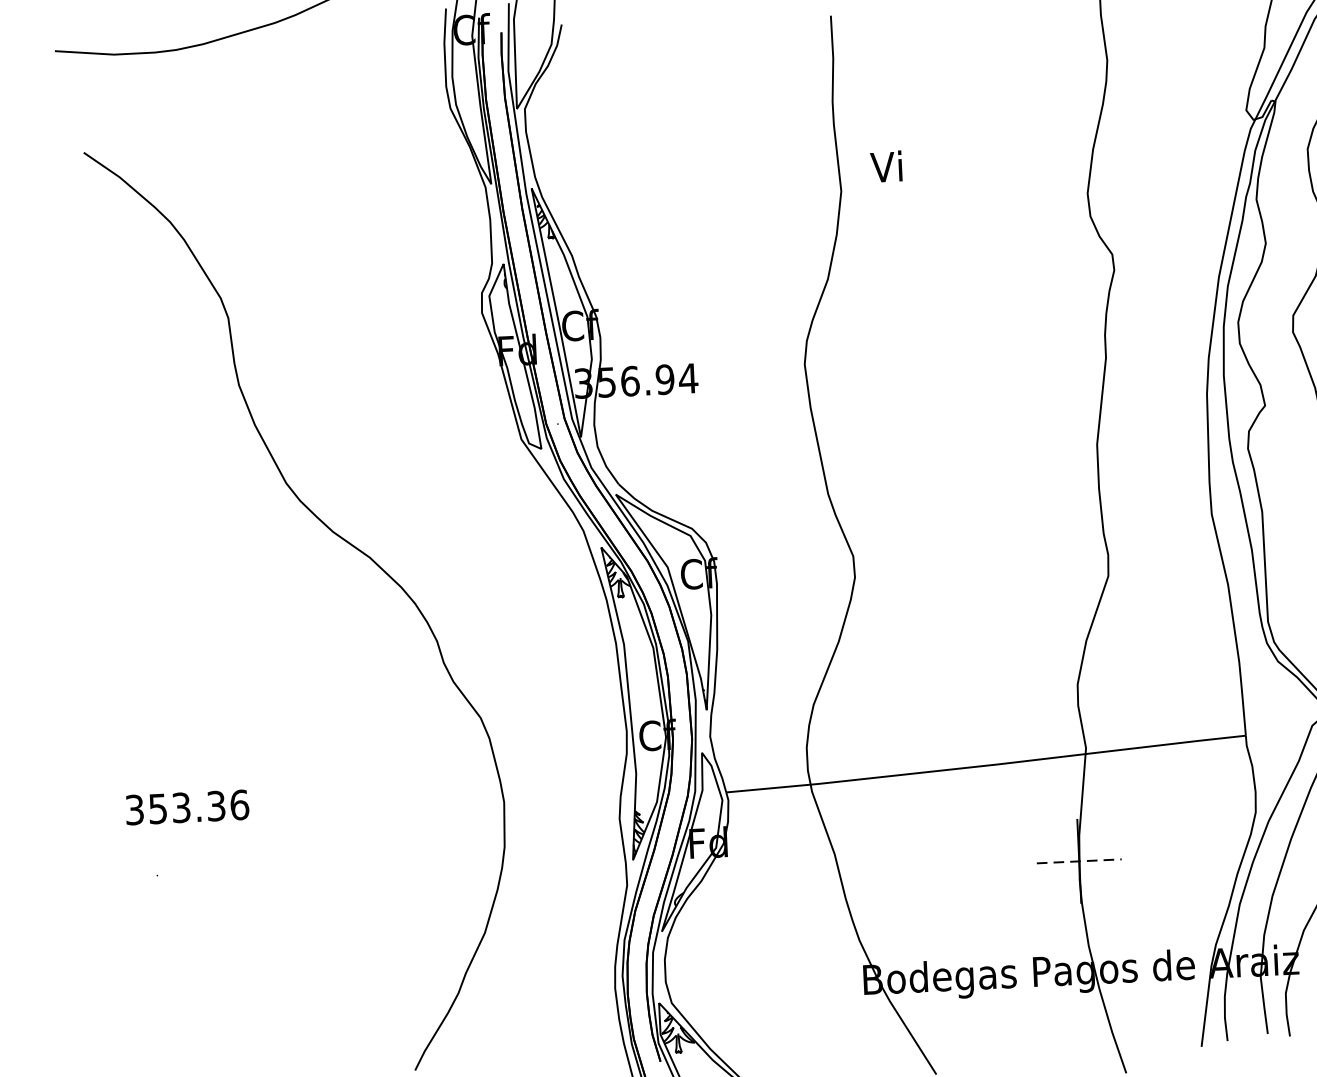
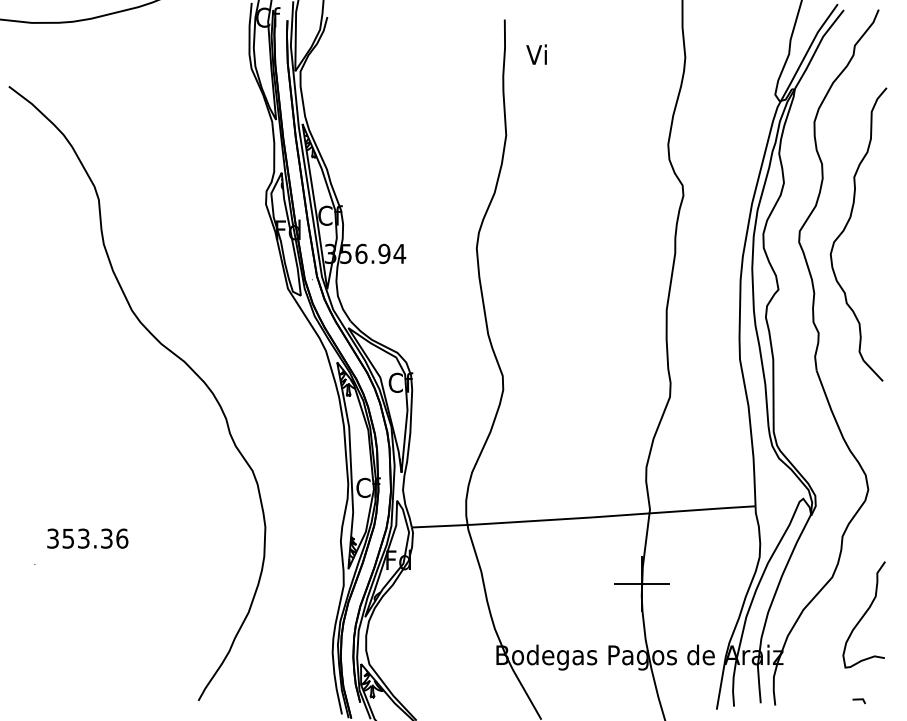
text: (886, 166) -> (536, 54), moved
text: (187, 807) -> (87, 538), moved
line: (1079, 860) -> (642, 583), dashed -> solid

